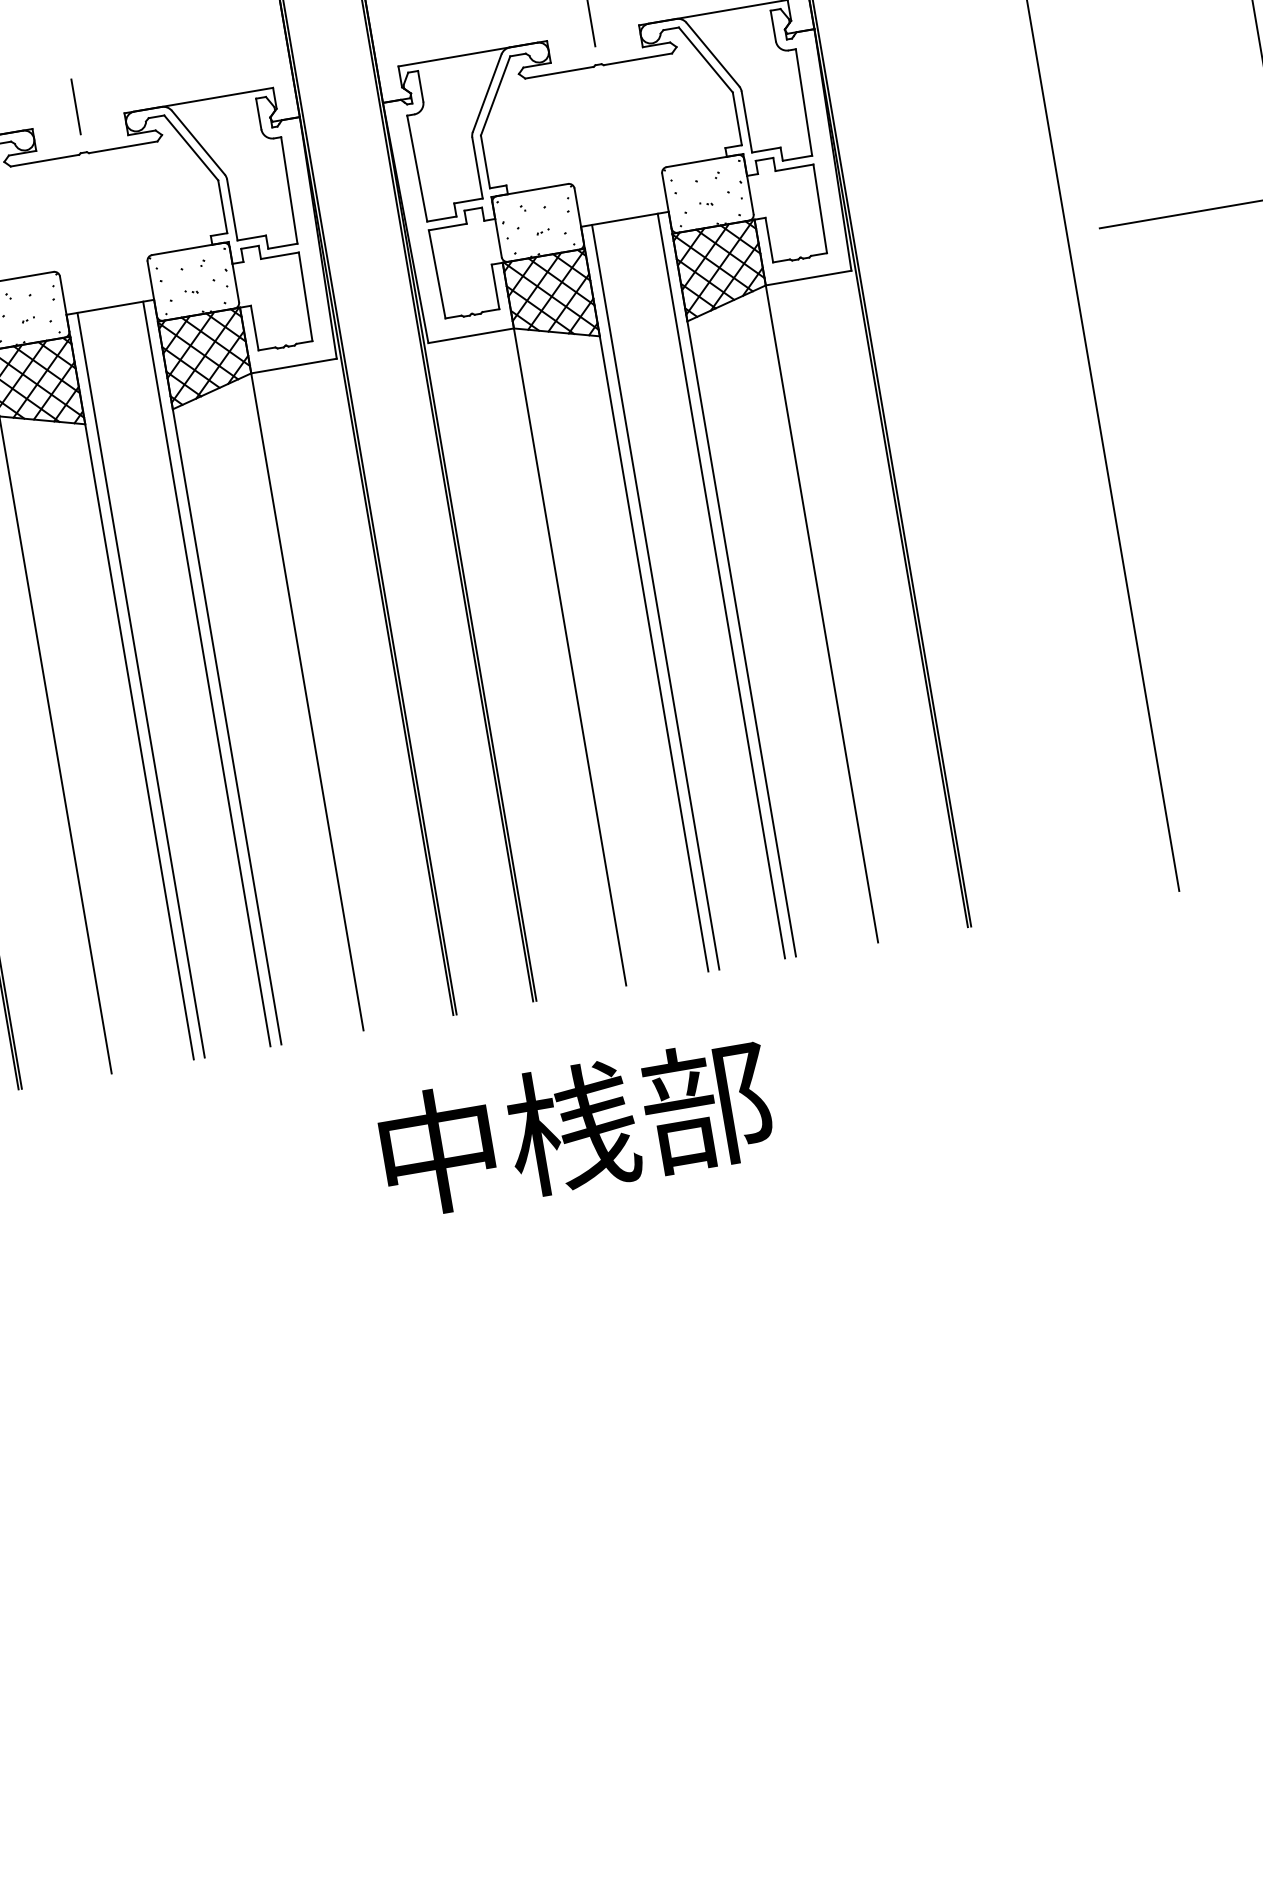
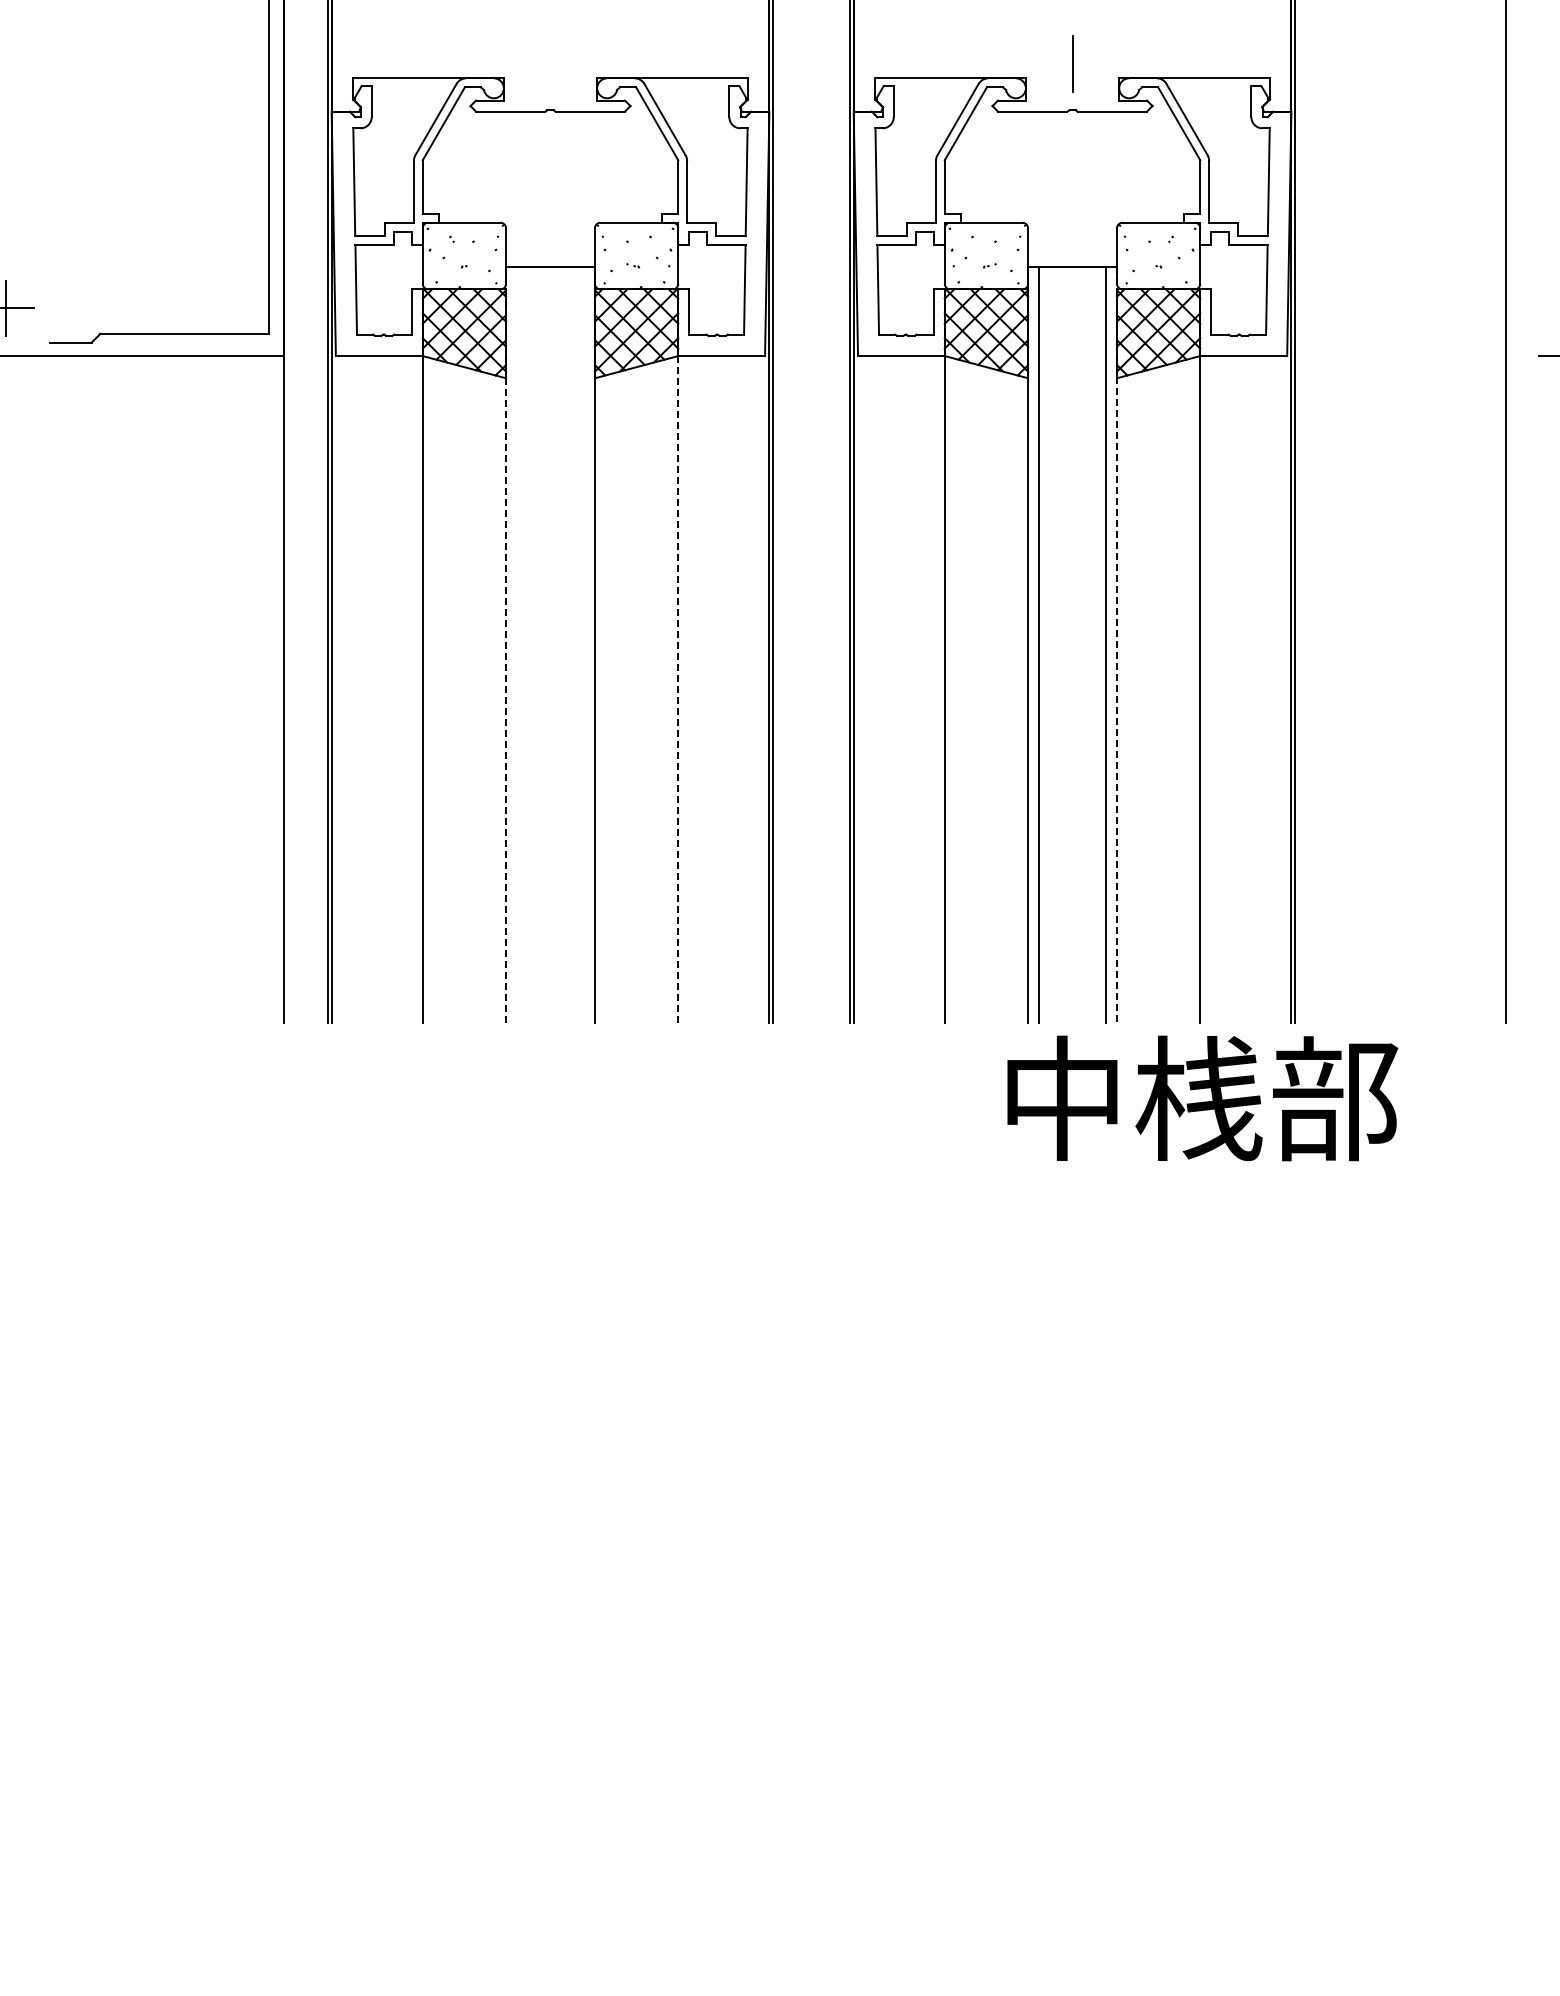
line: (75, 106) -> (550, 63), removed
line: (731, 583) -> (1116, 644), solid -> dashed
line: (206, 673) -> (583, 644), removed
line: (141, 684) -> (517, 644), removed
line: (130, 686) -> (506, 644), solid -> dashed
line: (307, 701) -> (678, 688), solid -> dashed
text: (576, 1127) -> (1202, 1098), moved

